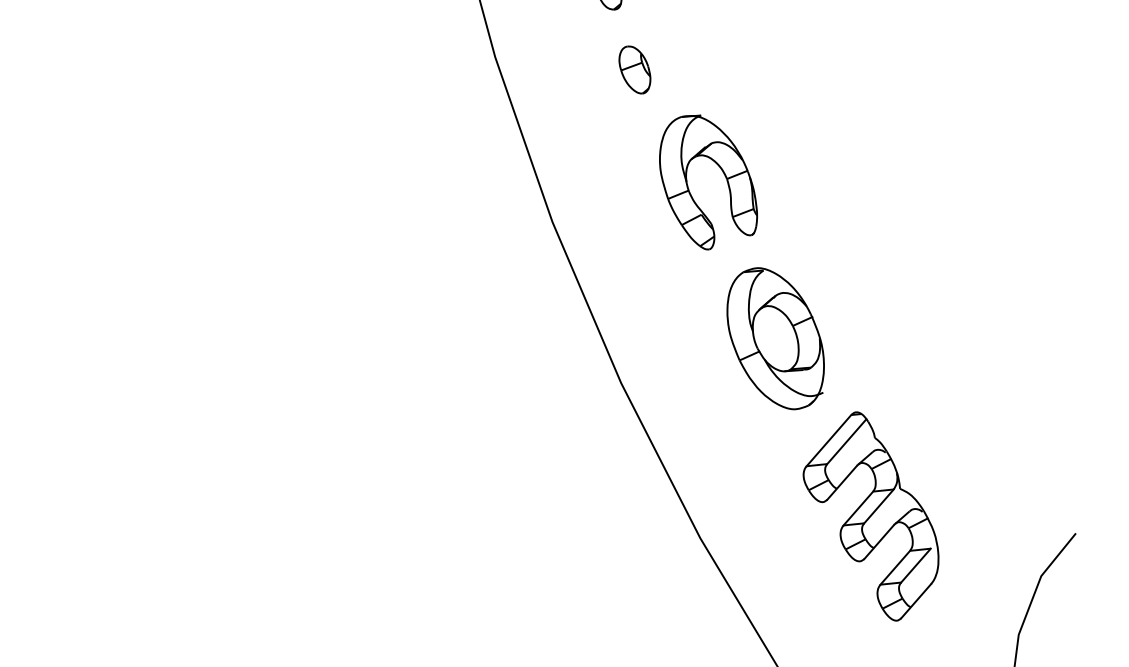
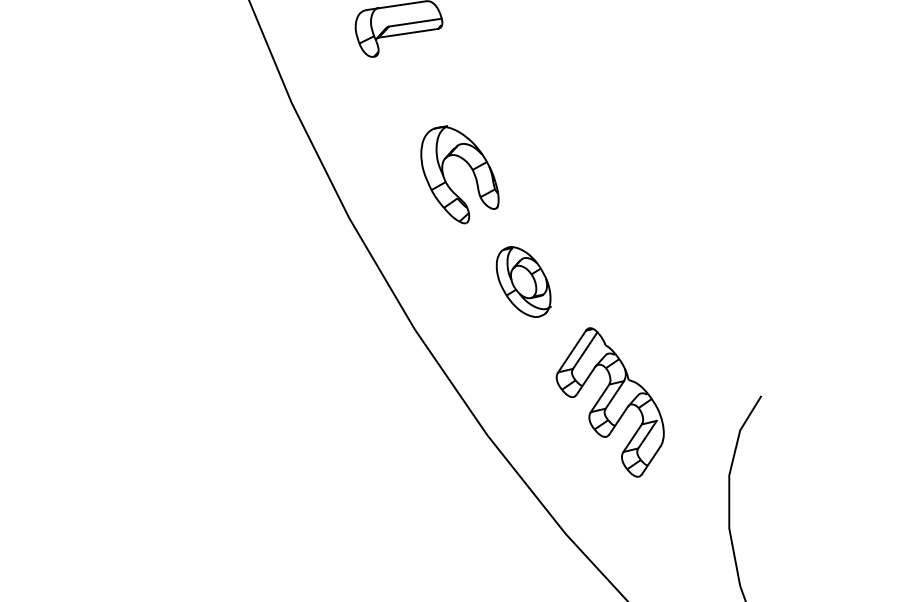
part: (634, 69) -> (394, 98), removed
part: (775, 337) -> (523, 281), size x0.7

